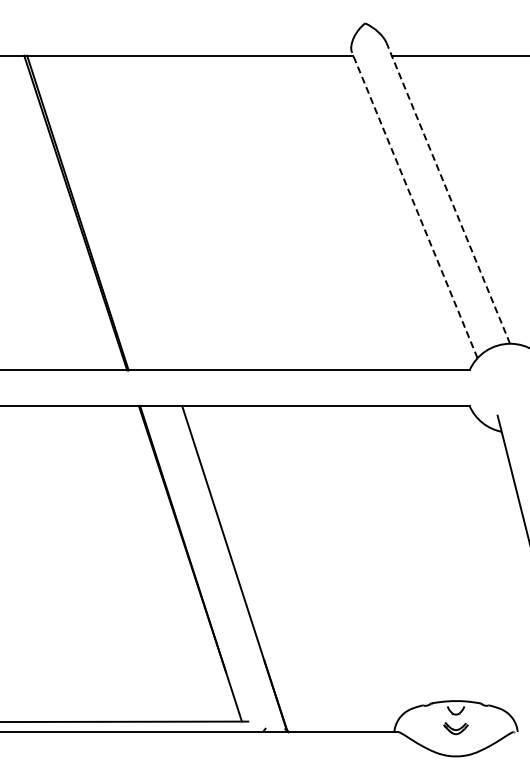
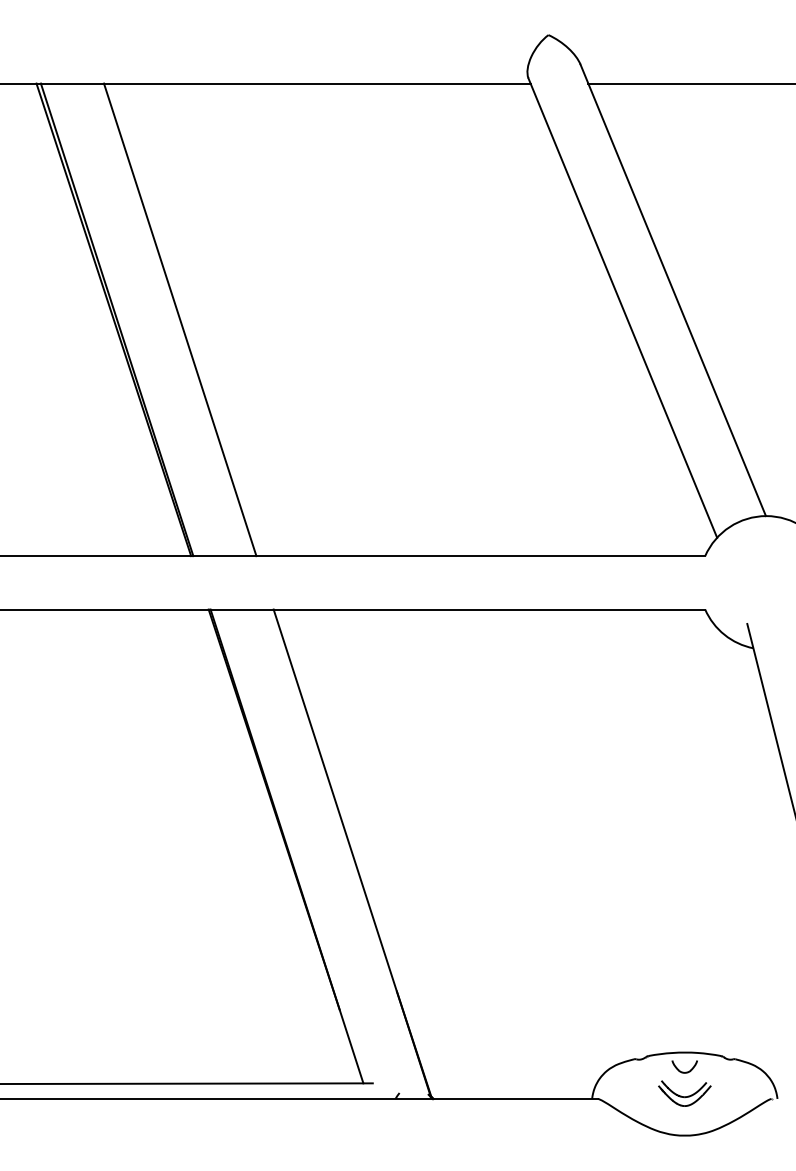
line: (448, 193) -> (673, 290), dashed -> solid
line: (414, 204) -> (622, 306), dashed -> solid
line: (119, 212) -> (179, 319), added
part: (455, 728) -> (684, 1093), size x1.43

